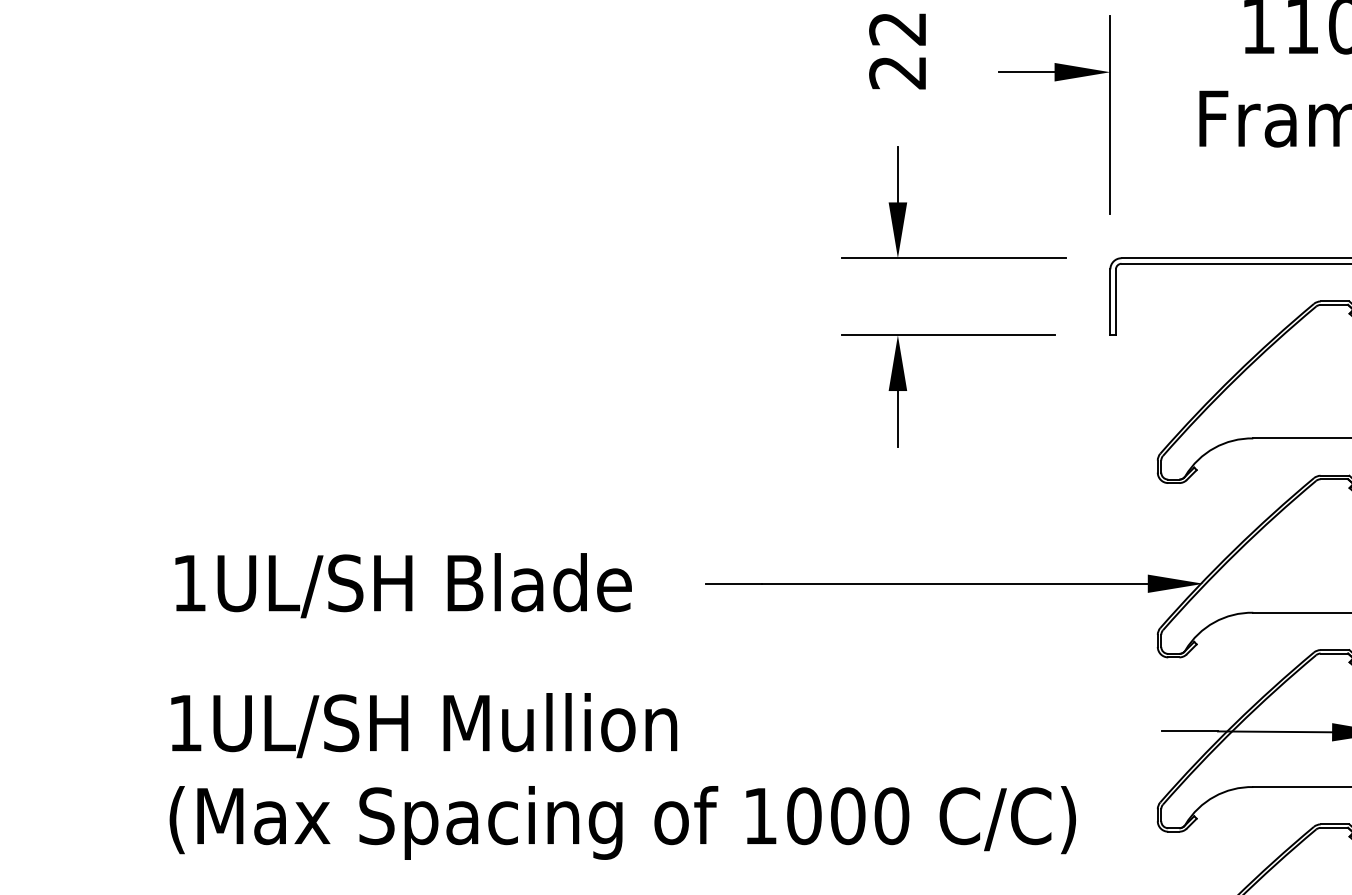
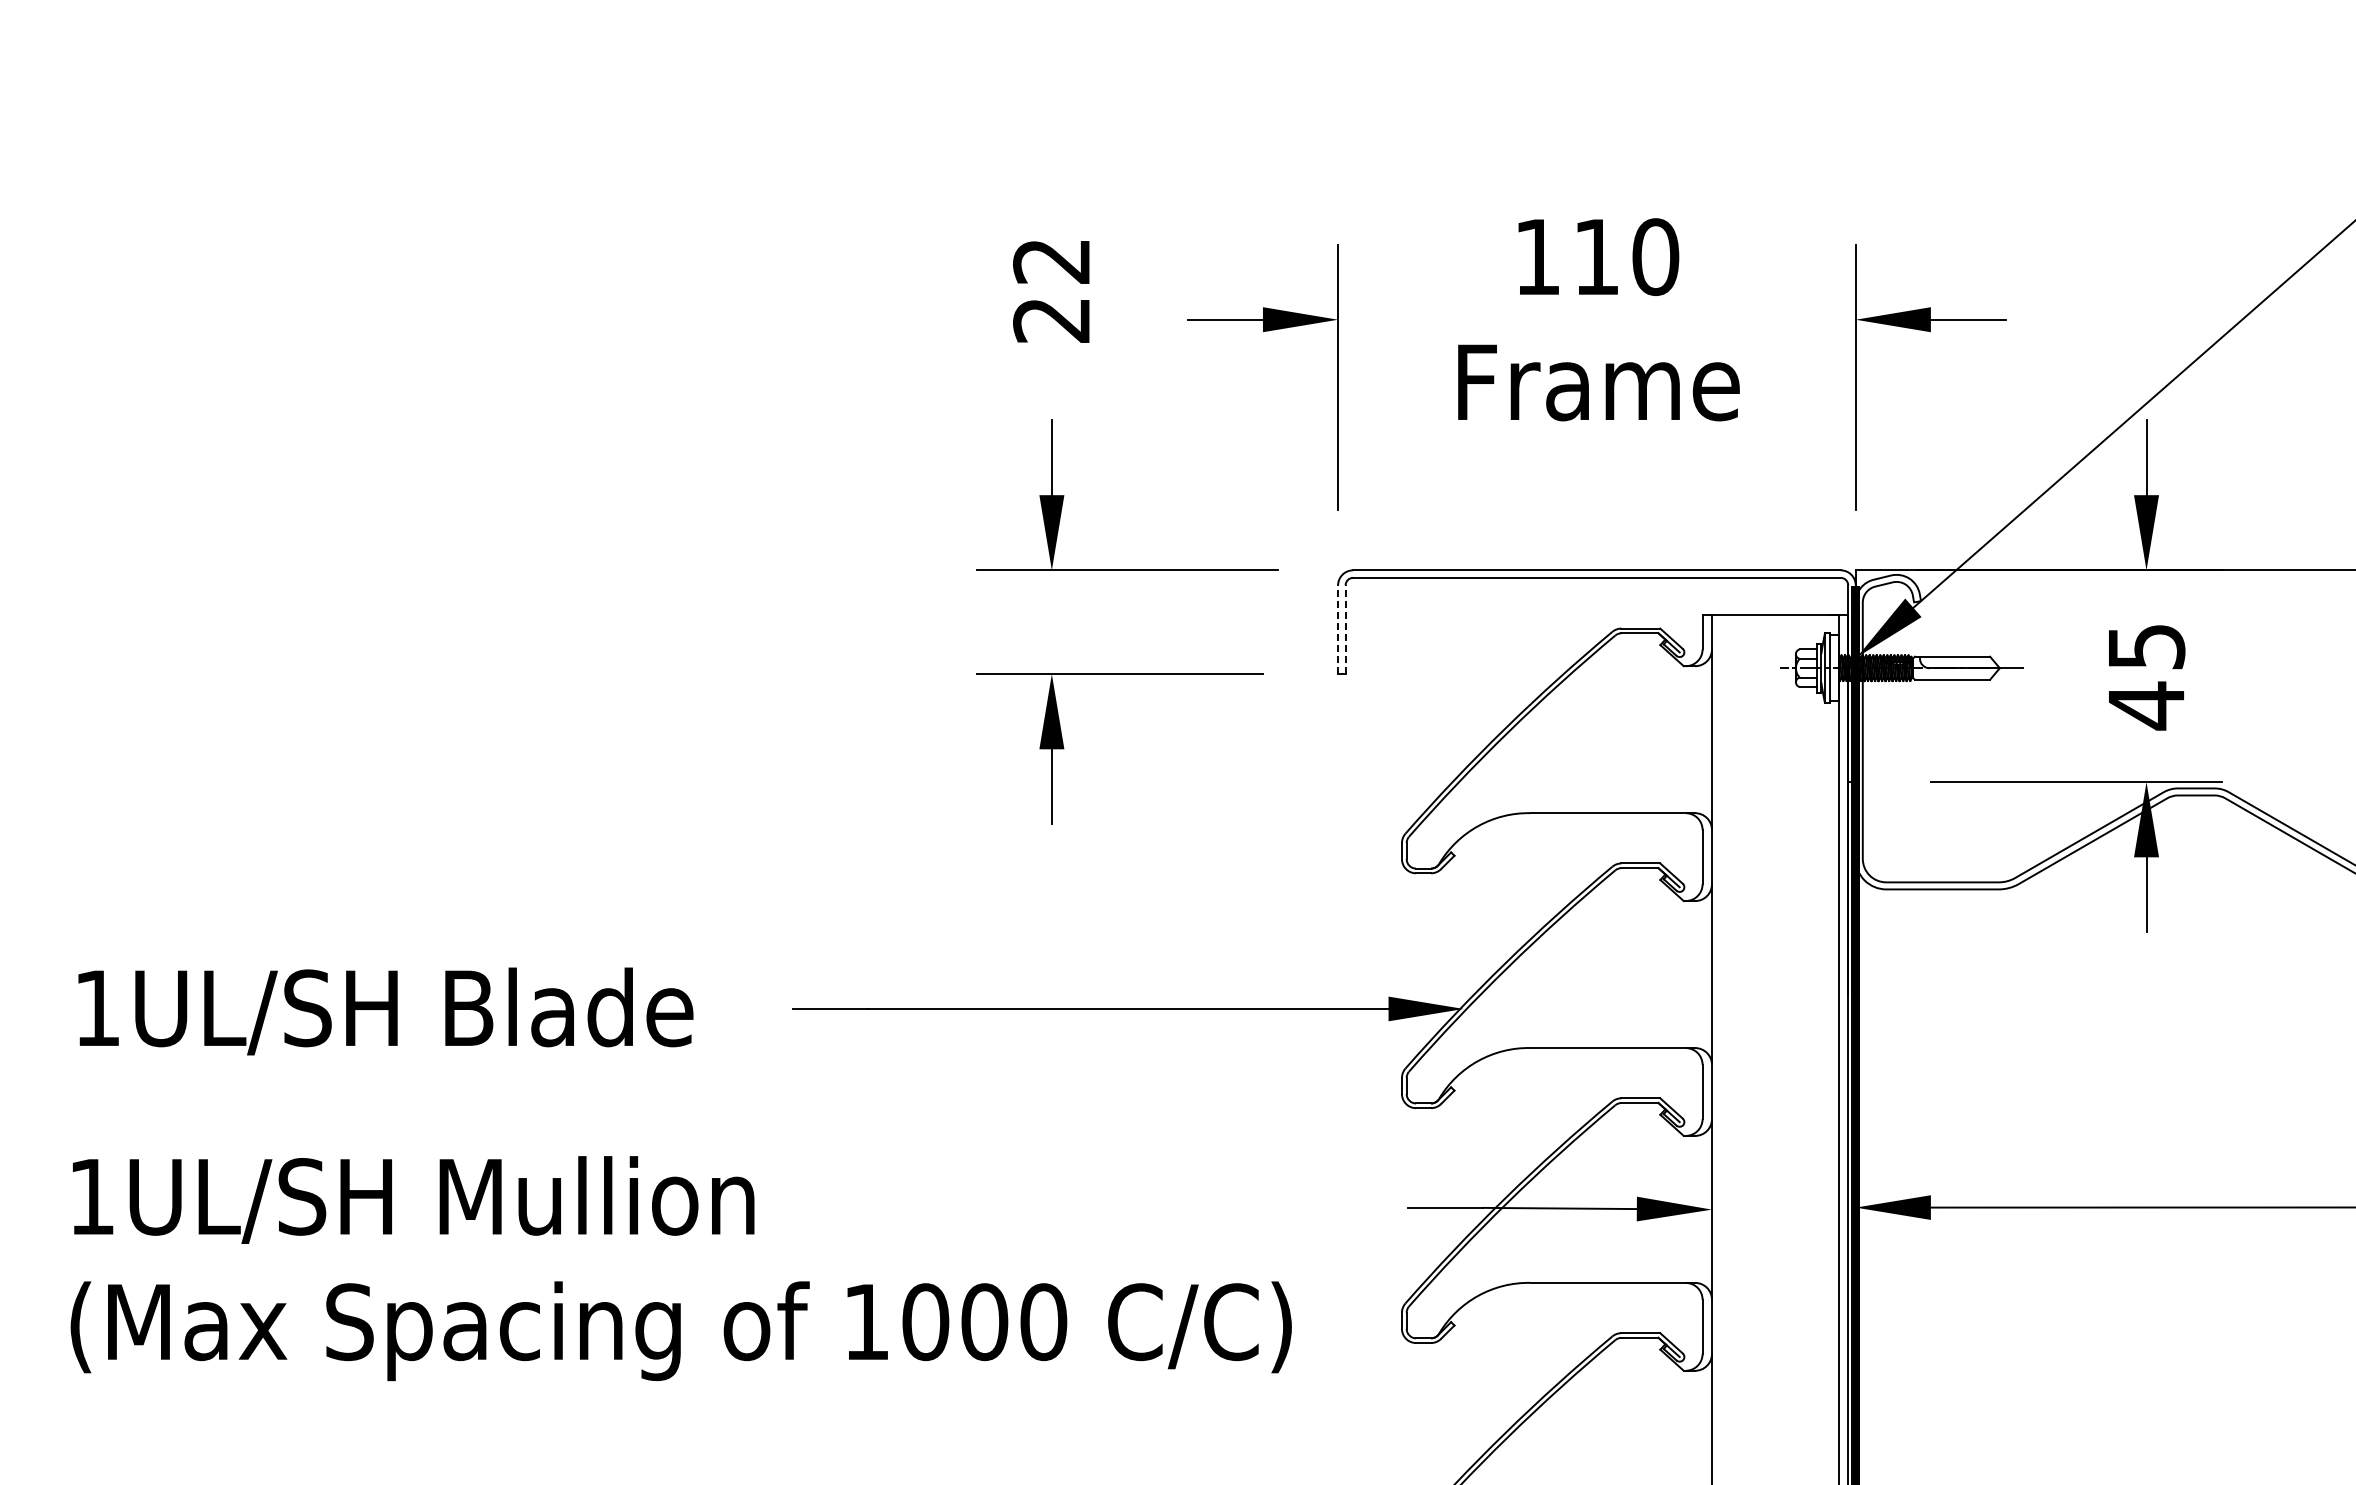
line: (1110, 302) -> (1338, 629), solid -> dashed
line: (1115, 302) -> (1345, 629), solid -> dashed

